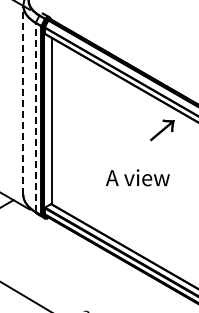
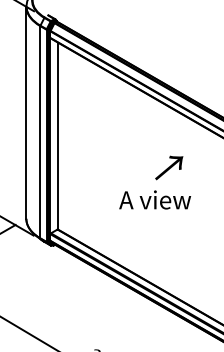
line: (23, 99) -> (26, 111), dashed -> solid
line: (35, 117) -> (40, 132), dashed -> solid
text: (162, 130) -> (169, 168), moved

